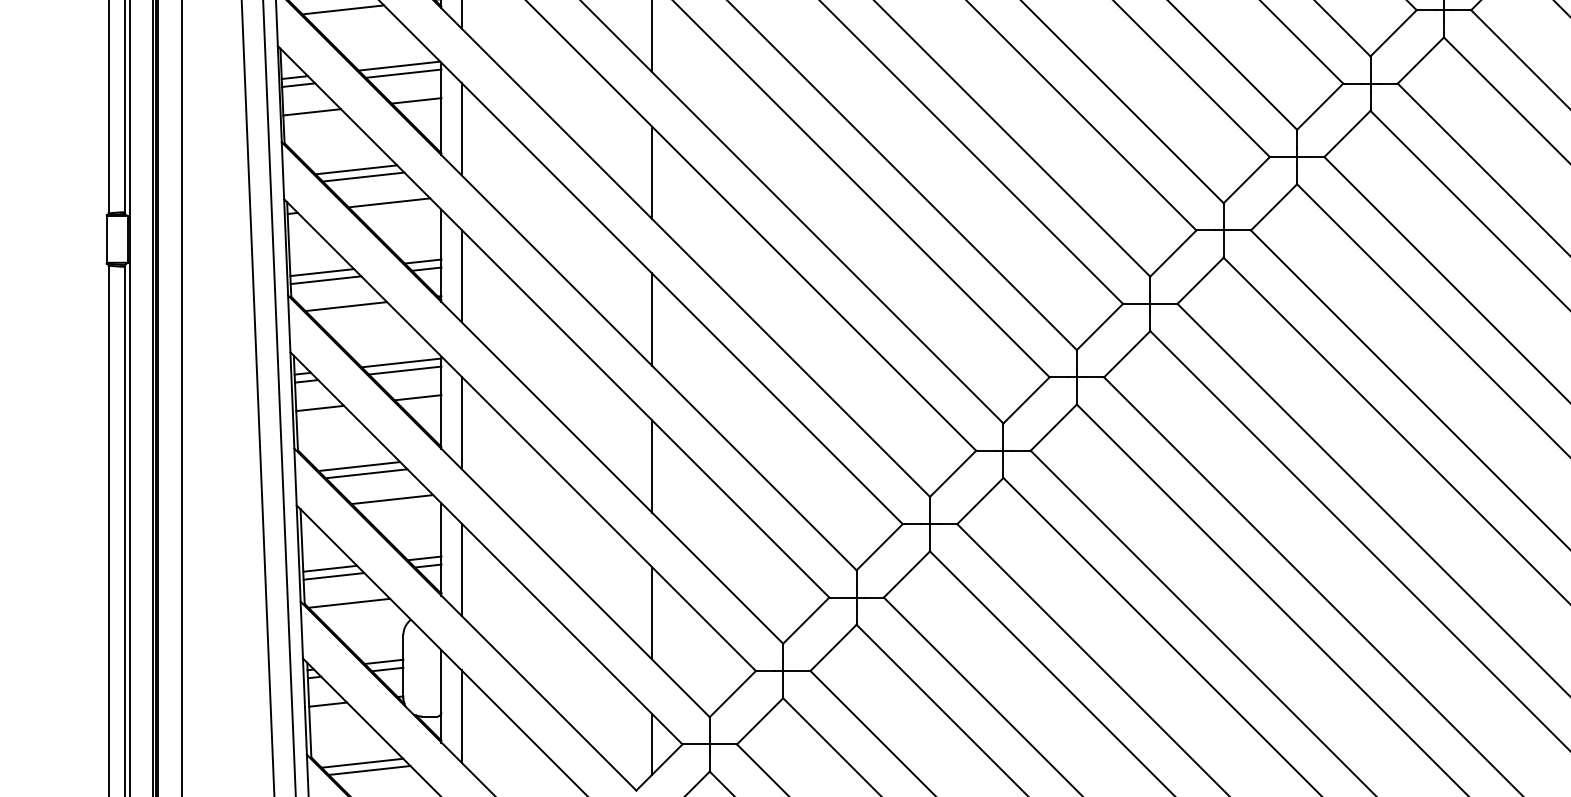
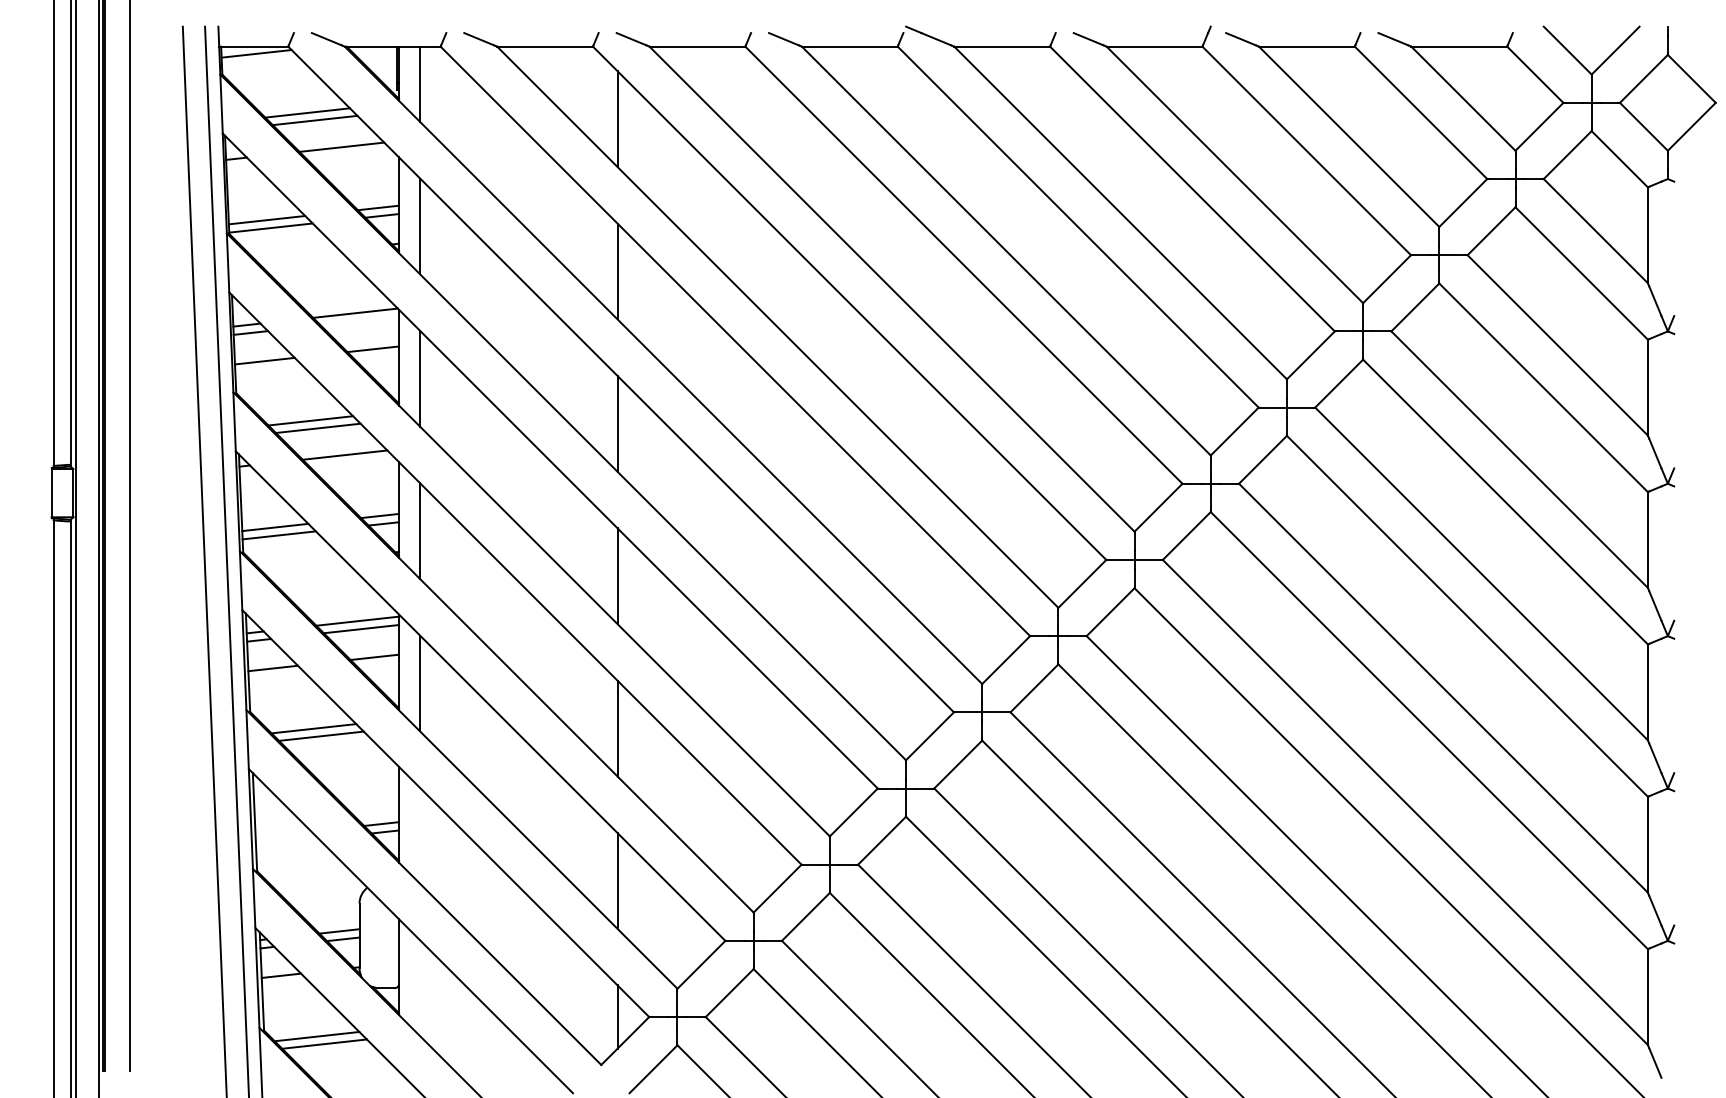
line: (342, 9) -> (296, 254), removed
line: (403, 73) -> (359, 320), removed
line: (346, 306) -> (300, 562), removed
line: (391, 499) -> (347, 762), removed
line: (330, 568) -> (283, 834), removed
line: (462, 569) -> (420, 835), removed
line: (333, 576) -> (287, 842), removed
line: (349, 603) -> (303, 870), removed
line: (462, 716) -> (420, 988), removed

